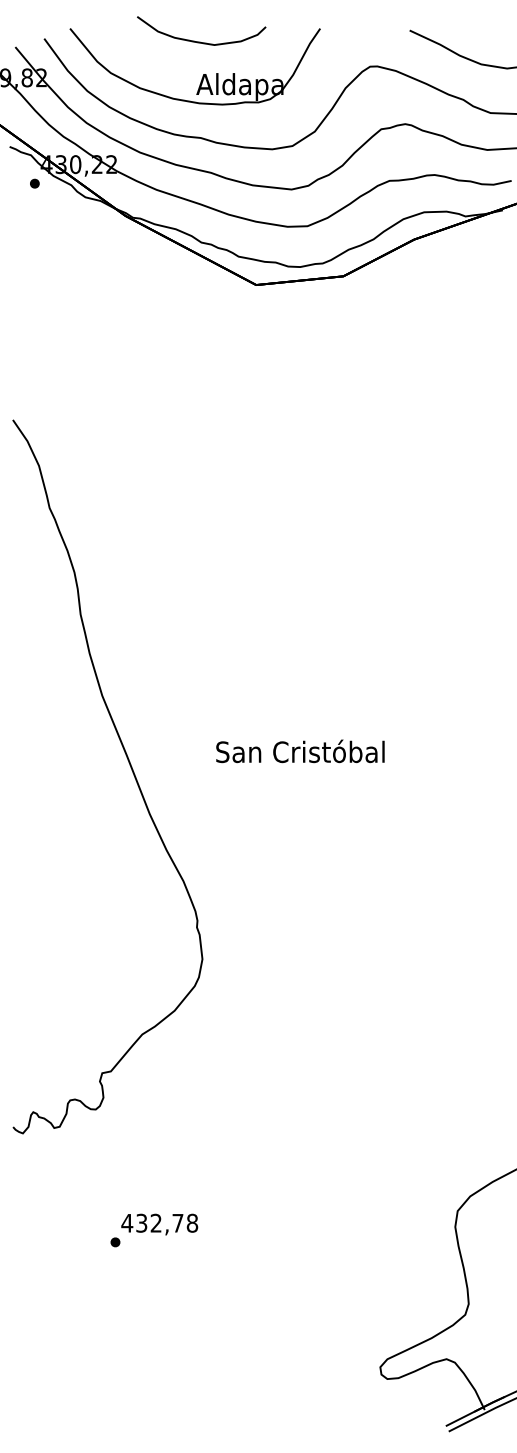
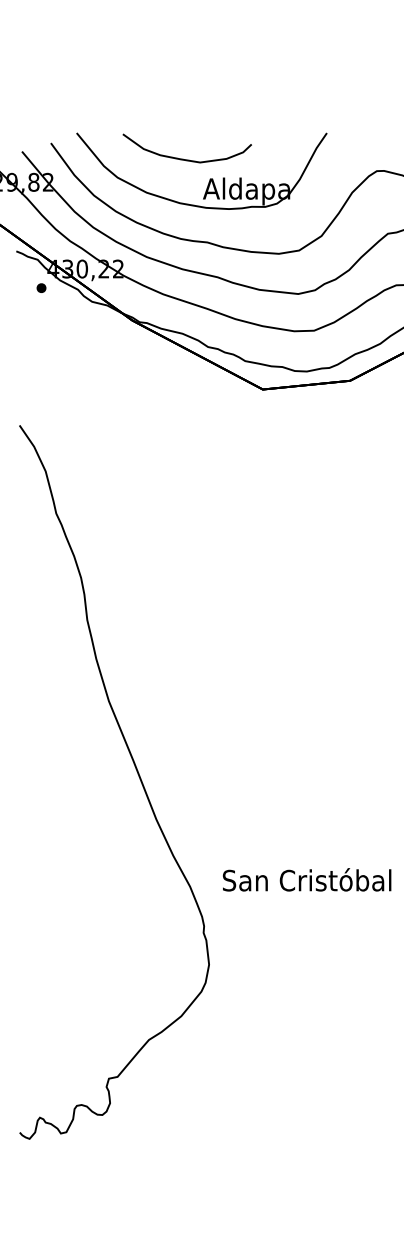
part: (200, 41) -> (186, 158), moved
text: (300, 751) -> (307, 879), moved
curve: (130, 768) -> (137, 773), moved

